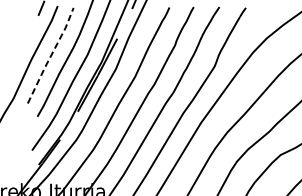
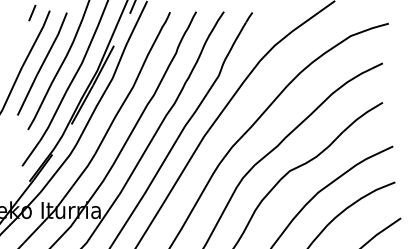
line: (50, 55) -> (42, 63), dashed -> solid

